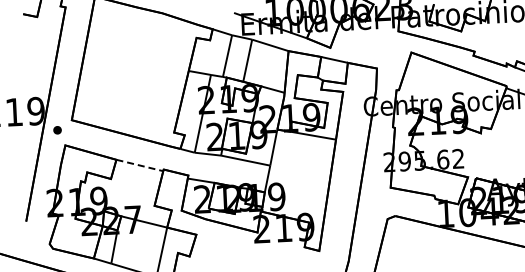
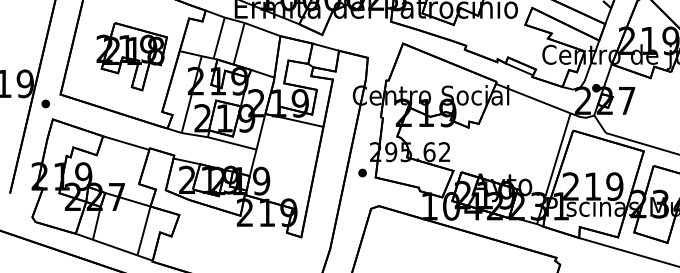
part: (140, 78) -> (131, 56), added
line: (140, 165) -> (126, 143), dashed -> solid
part: (377, 183) -> (362, 172), added

